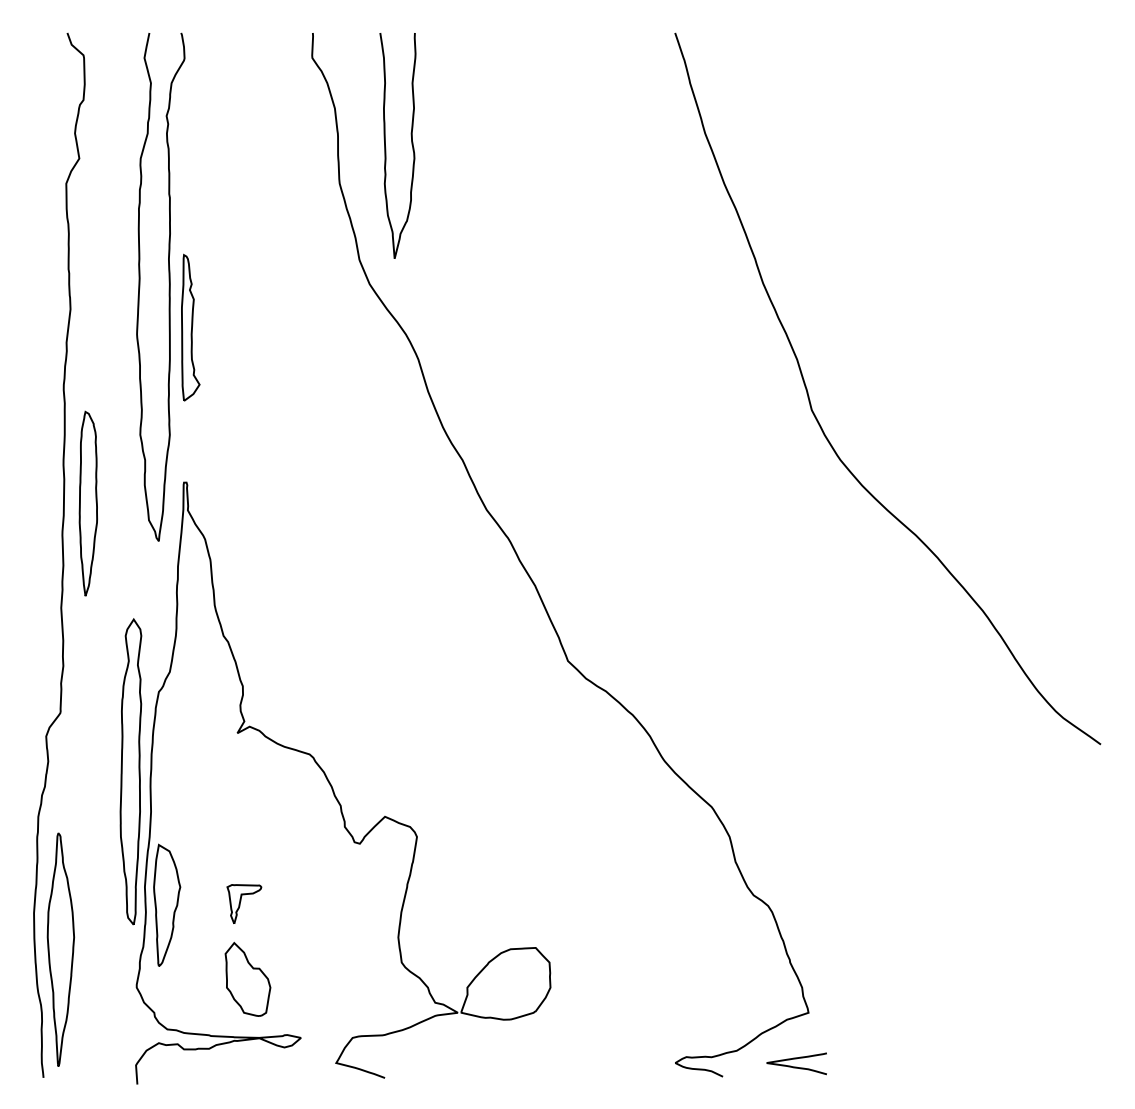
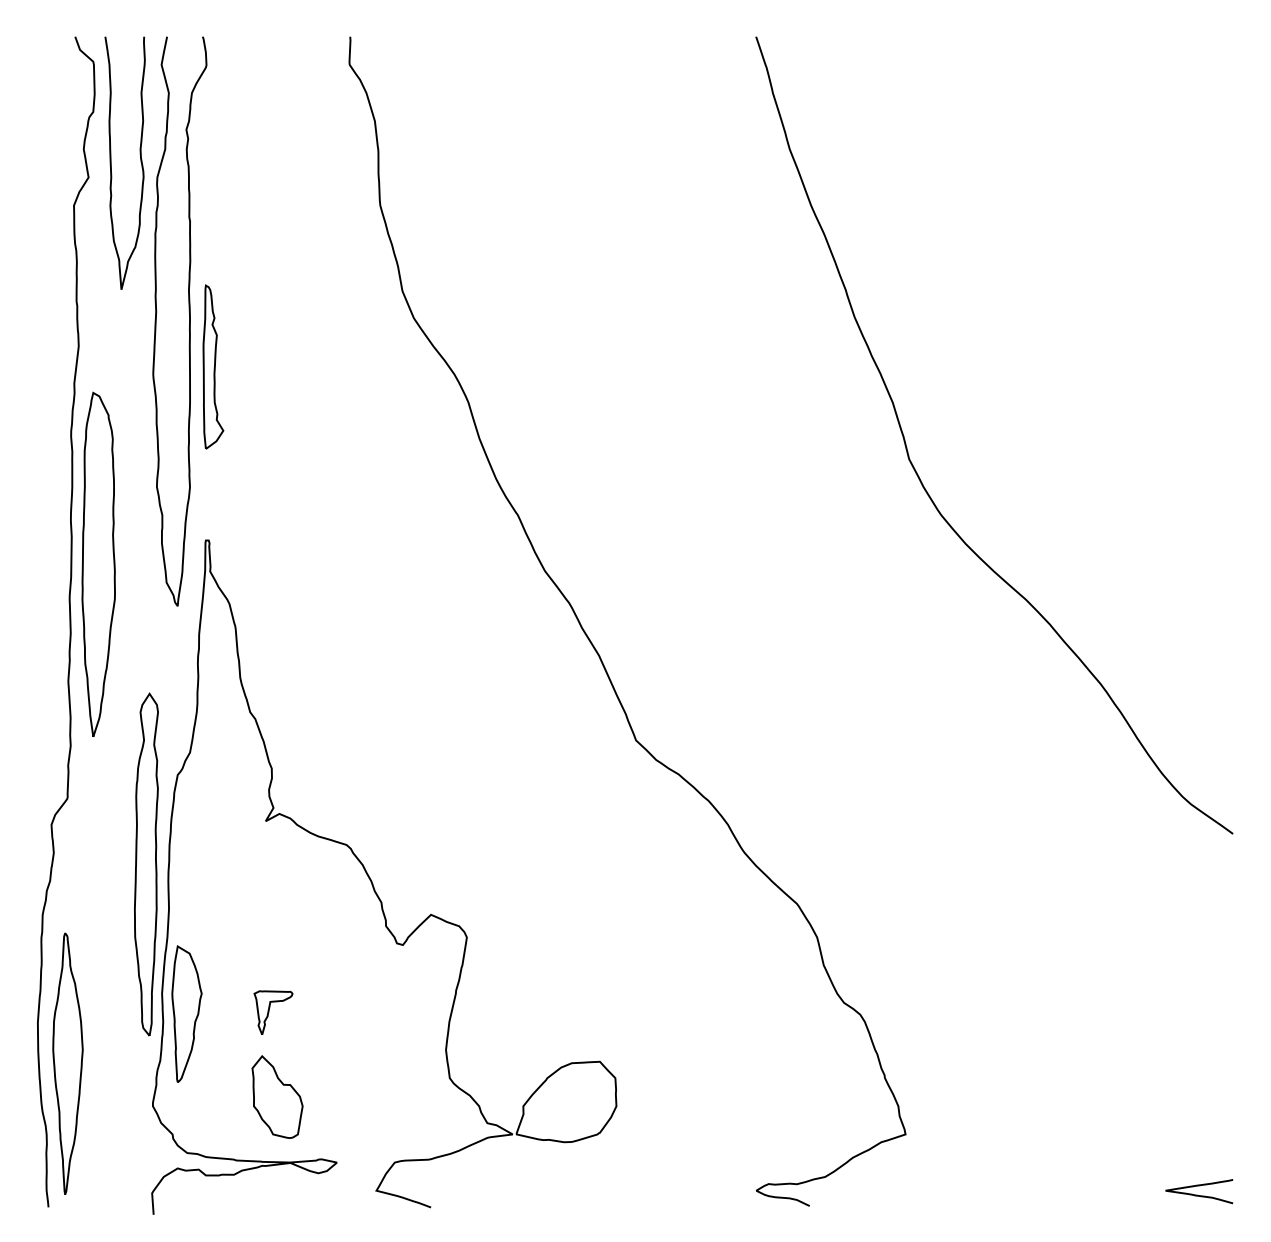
curve: (386, 148) -> (112, 166), moved
part: (88, 503) -> (98, 563), size x1.67
curve: (796, 1066) -> (1199, 1194), moved

